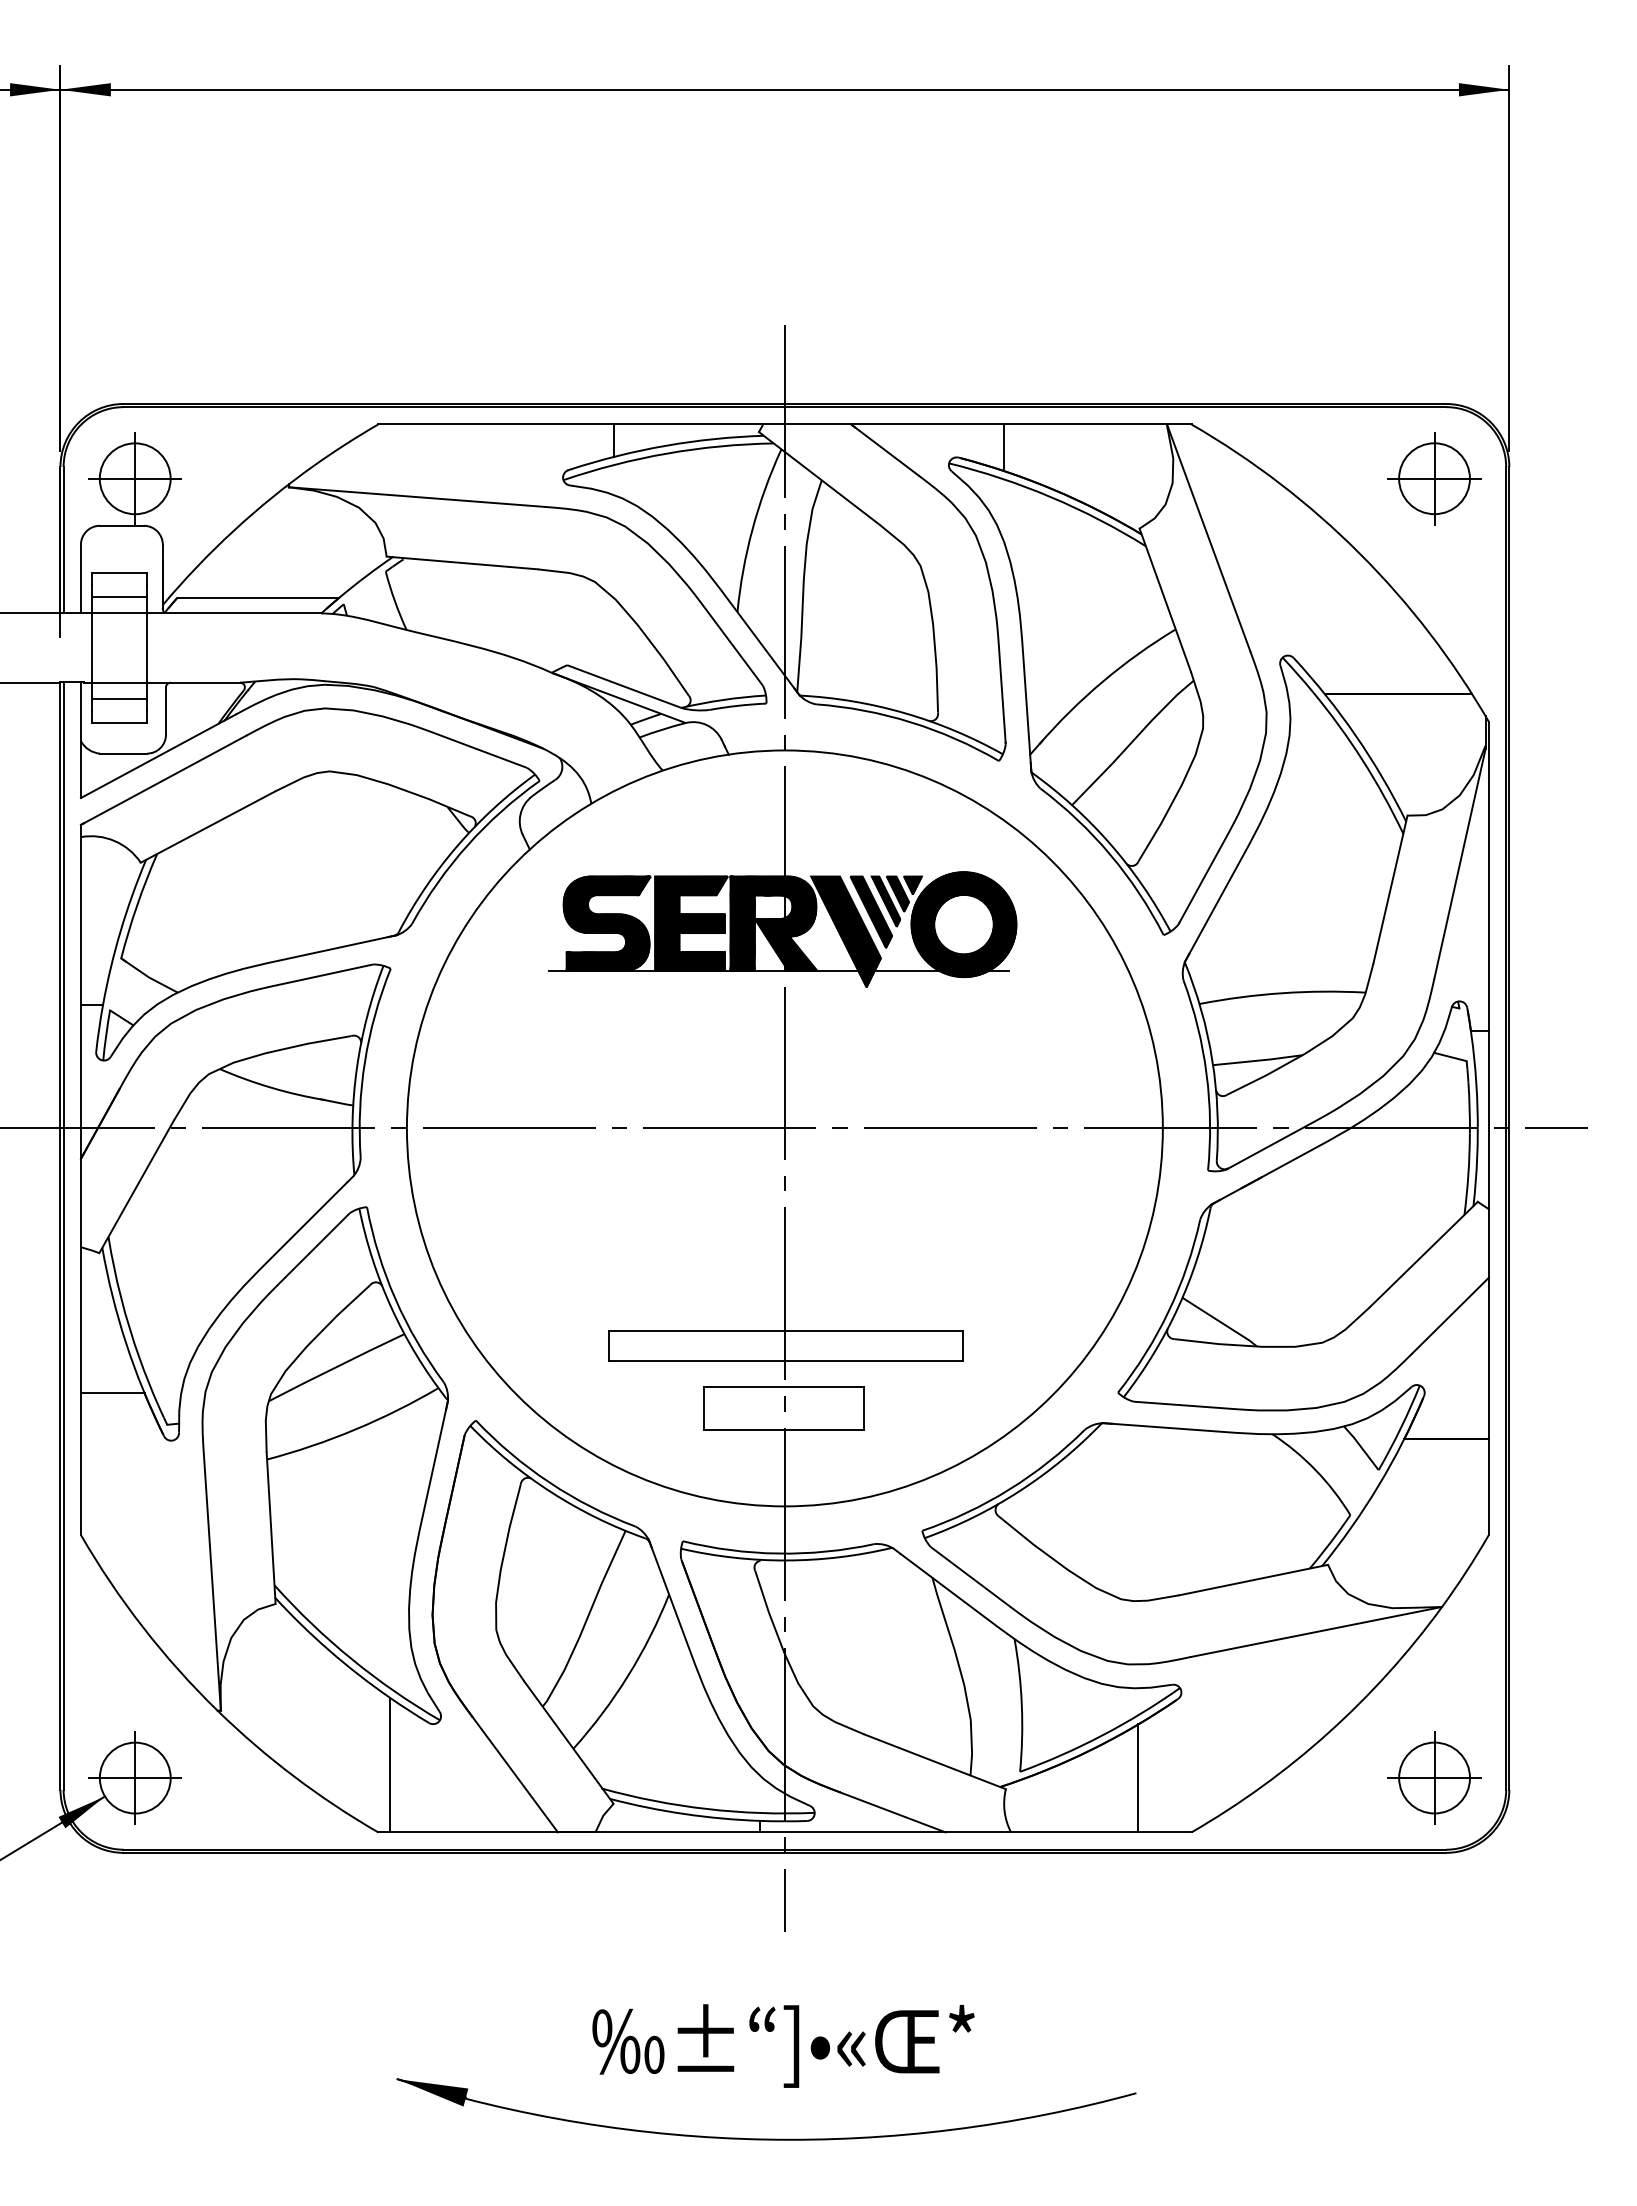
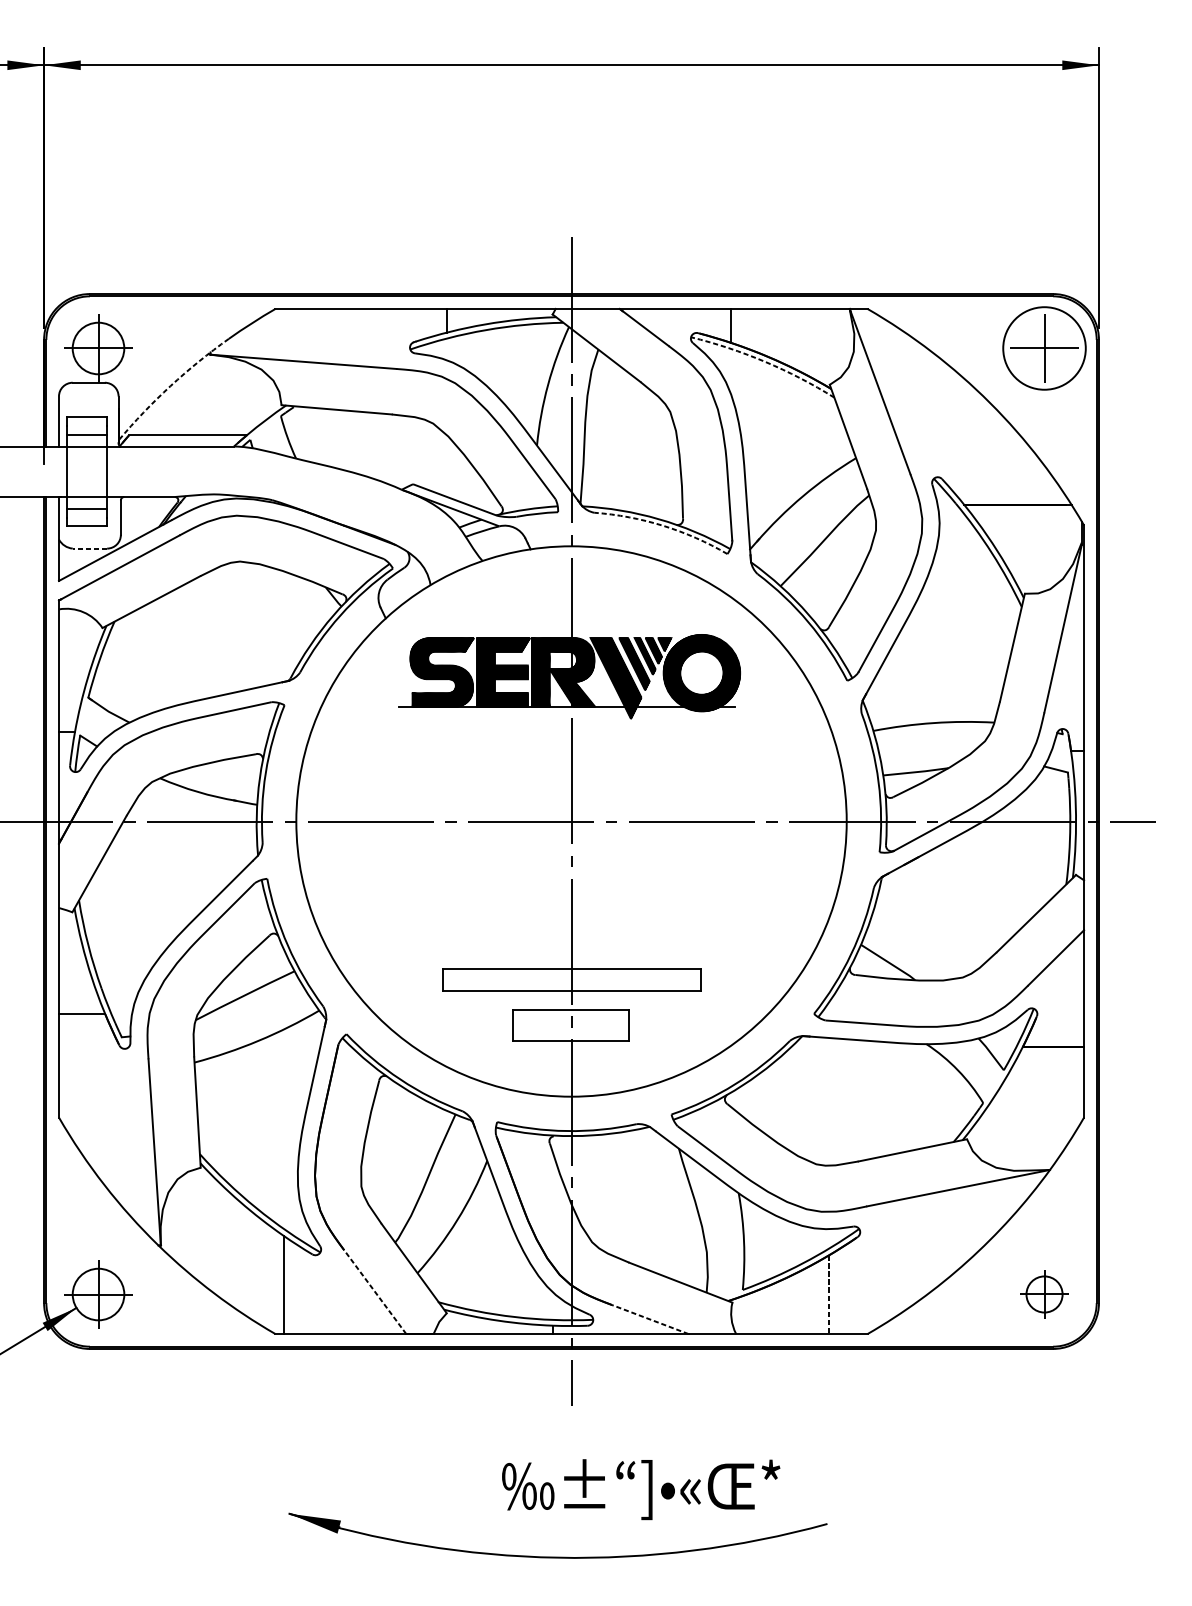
circle: (1434, 478) -> (1044, 348), size x1.6
arc: (1050, 497) -> (764, 362), solid -> dashed
arc: (234, 530) -> (170, 386), solid -> dashed
arc: (910, 722) -> (662, 525), solid -> dashed
line: (123, 753) -> (89, 548), solid -> dashed
line: (515, 1774) -> (375, 1291), solid -> dashed
part: (1434, 1777) -> (1044, 1294), size x0.7
line: (1138, 1778) -> (828, 1294), solid -> dashed
line: (892, 1812) -> (649, 1319), solid -> dashed
text: (783, 2045) -> (641, 1489), moved

